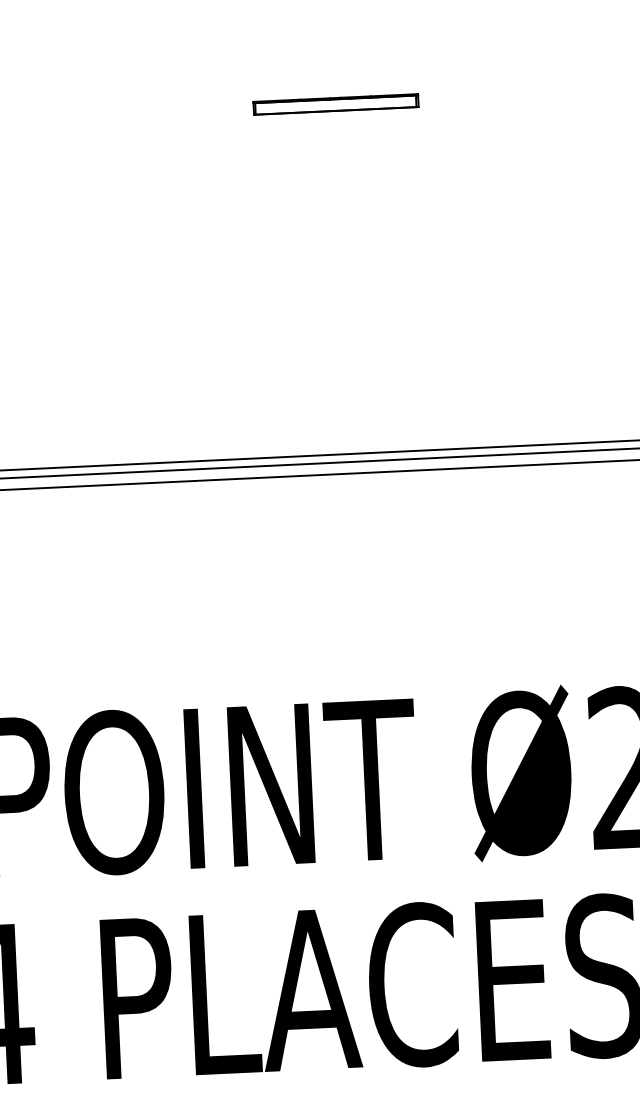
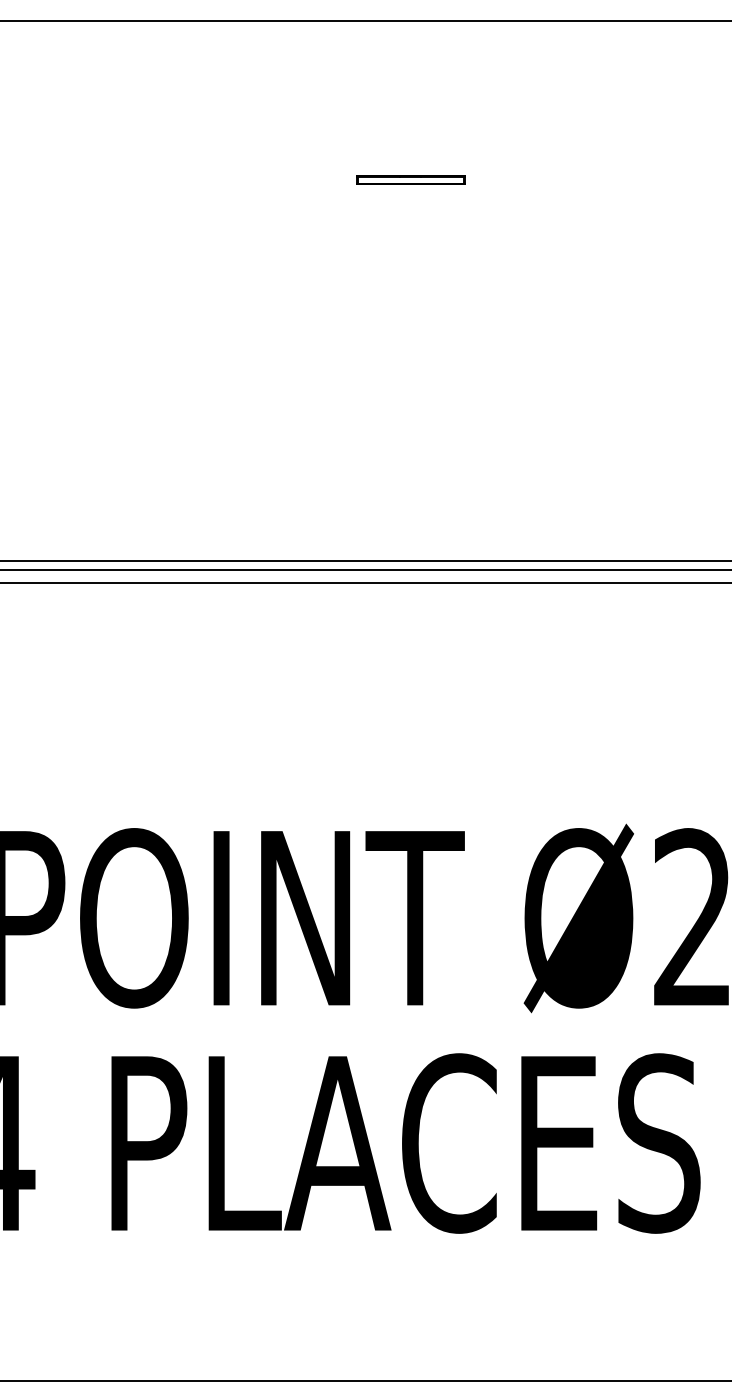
part: (335, 104) -> (410, 179), size x0.6

